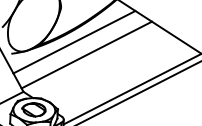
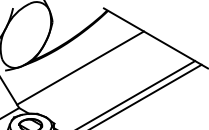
line: (74, 41) -> (67, 55), removed

